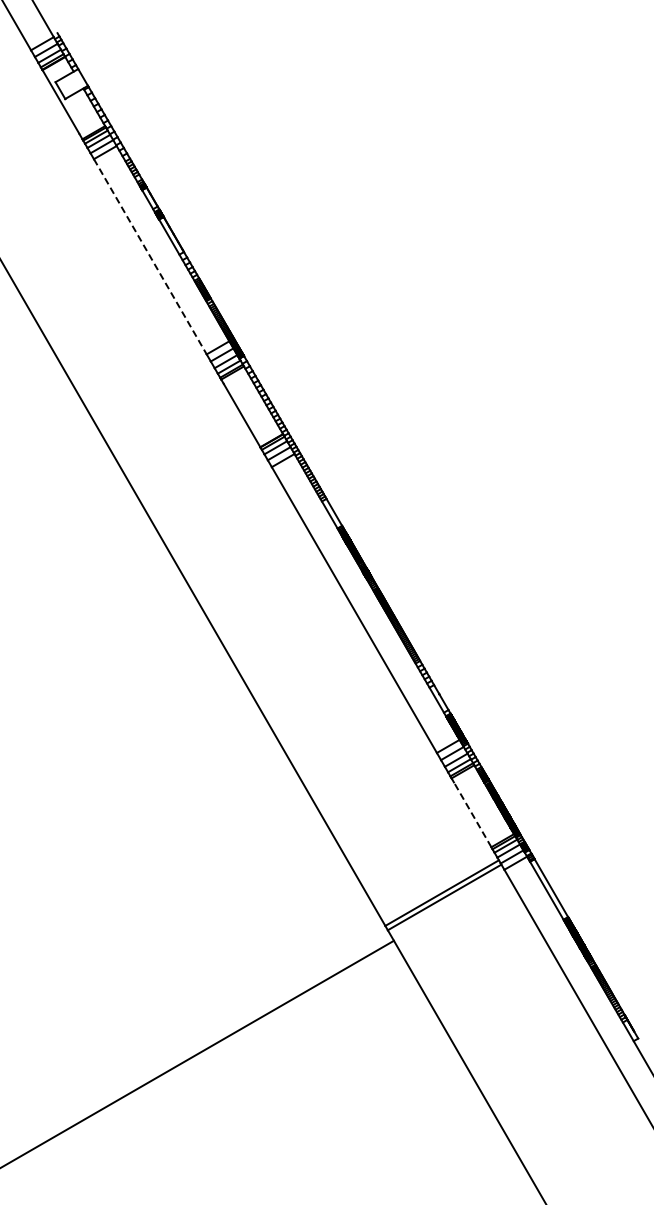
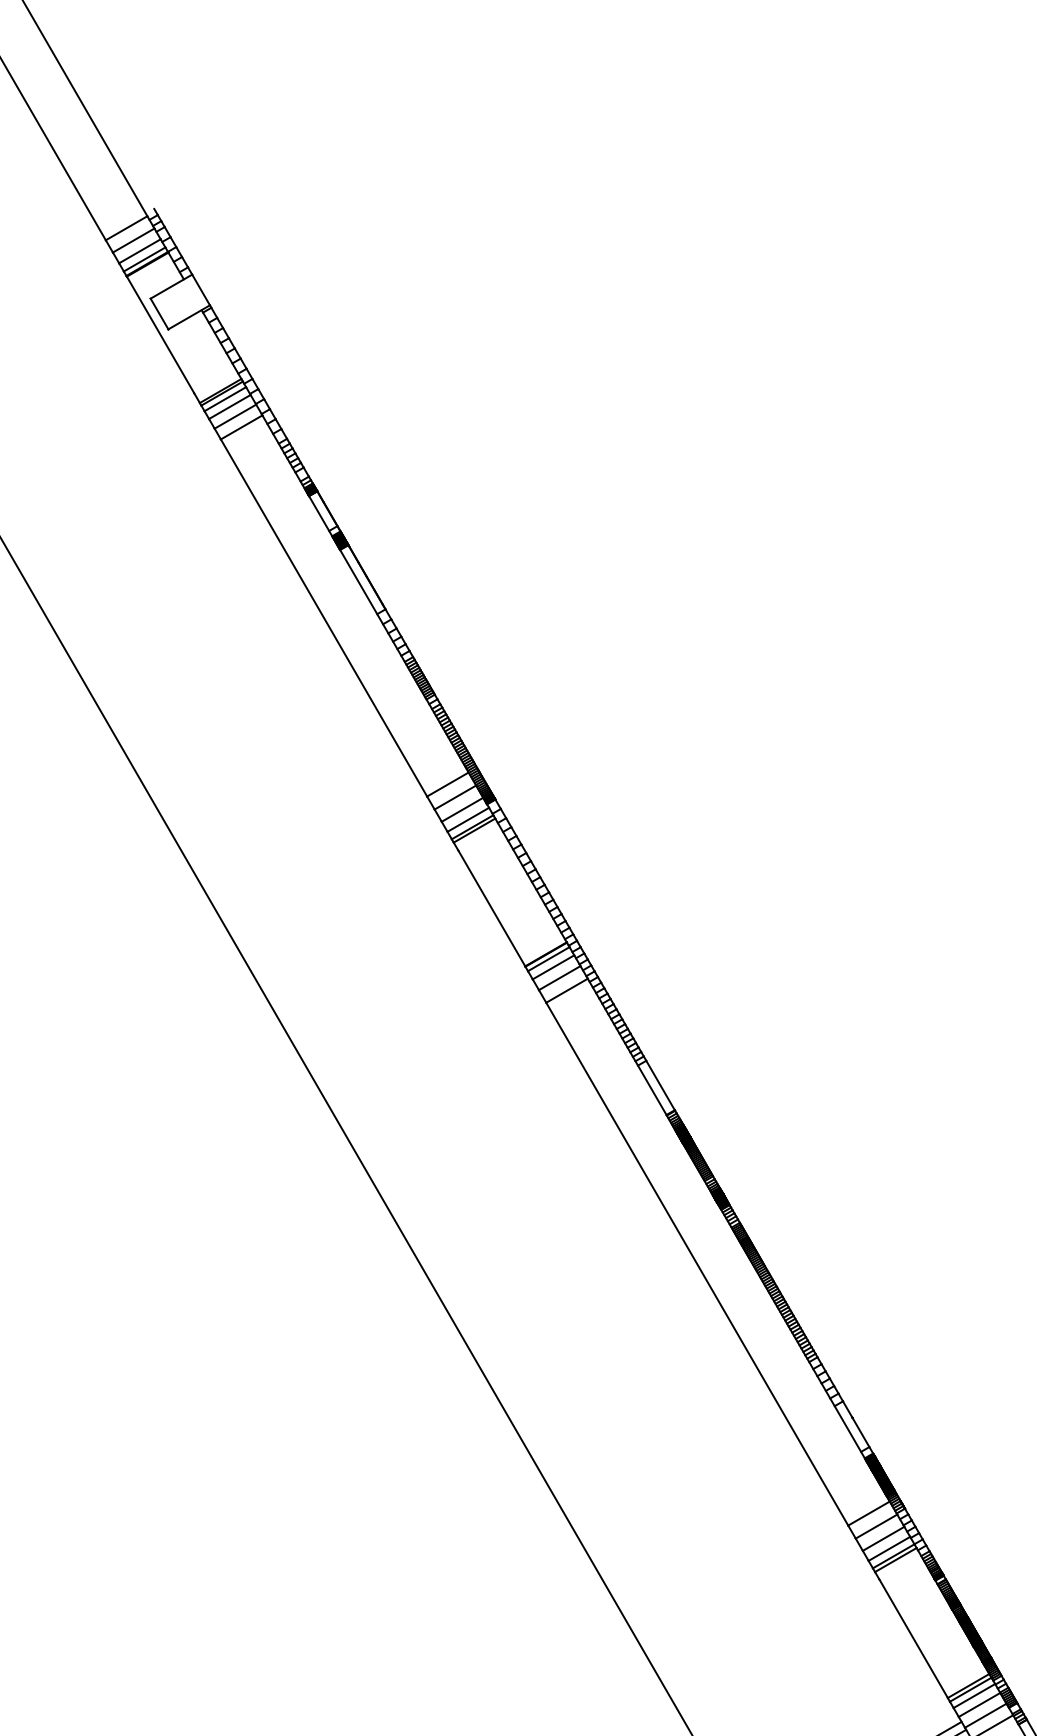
line: (150, 256) -> (324, 617), dashed -> solid
line: (472, 814) -> (913, 1638), dashed -> solid

